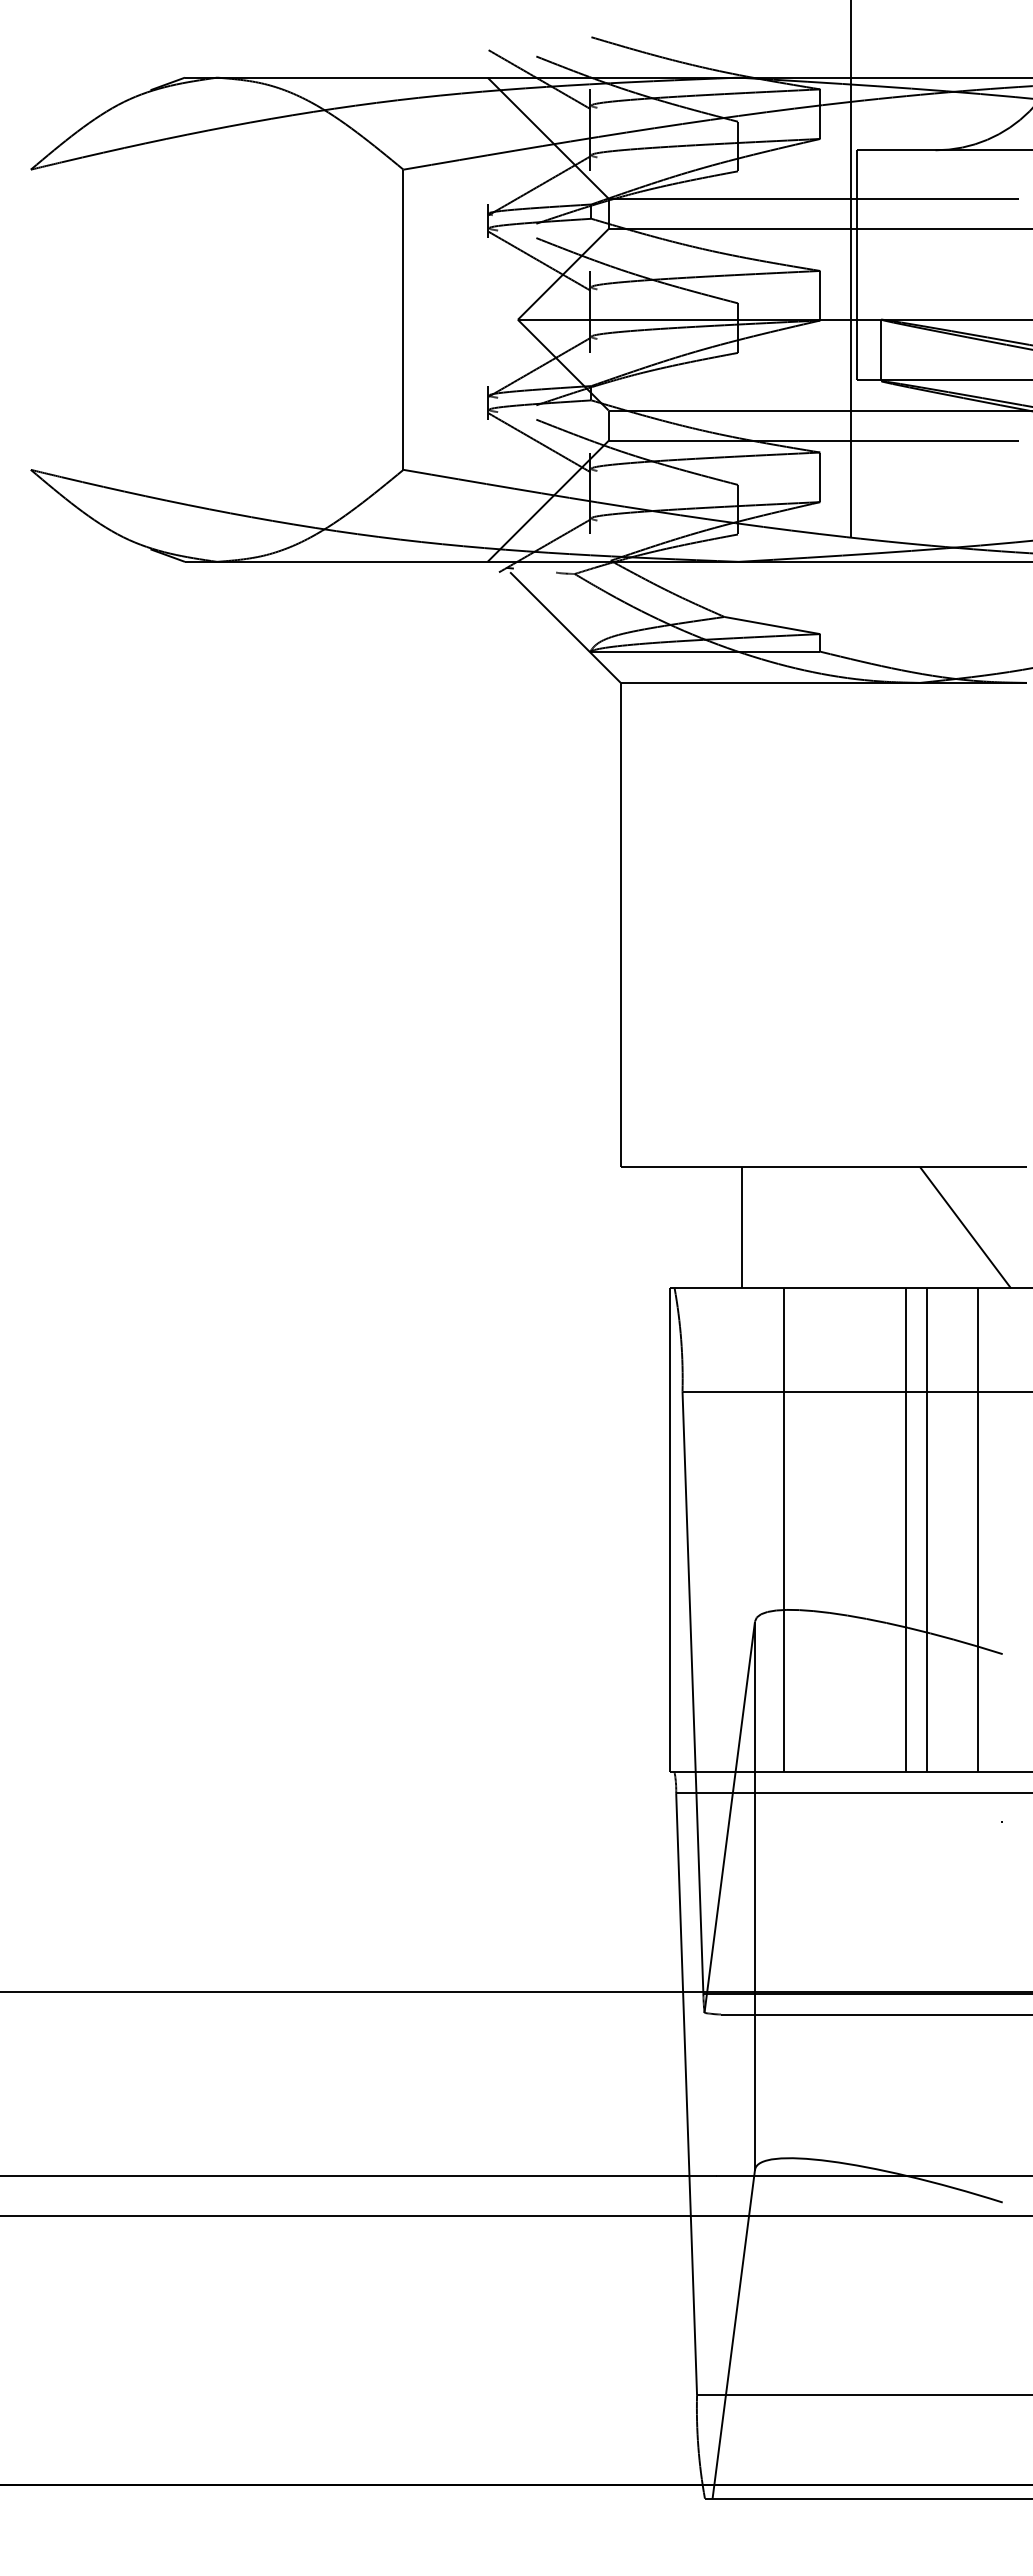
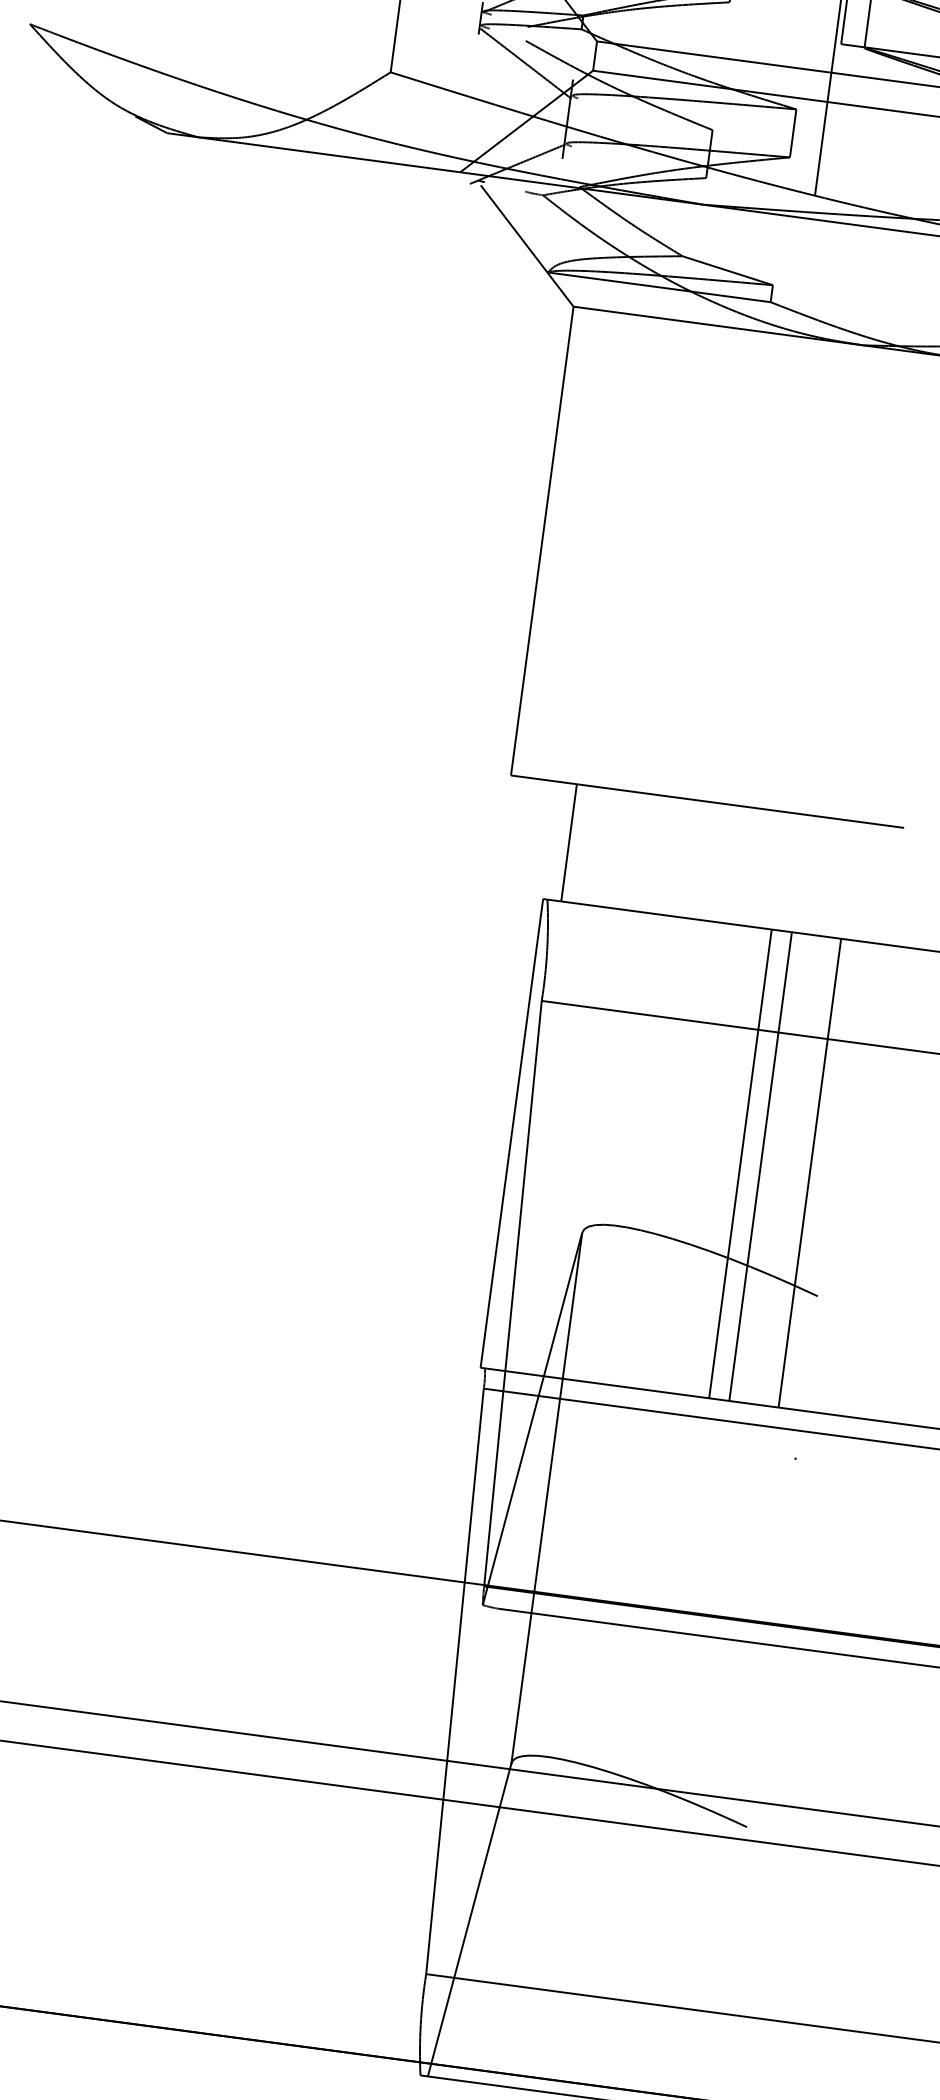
line: (741, 1227) -> (568, 842), moved
line: (965, 1227) -> (836, 878), removed
line: (784, 1530) -> (622, 1148), removed

